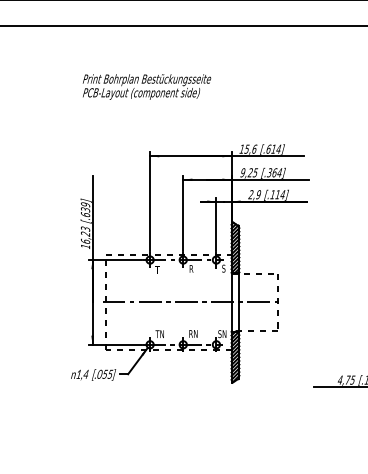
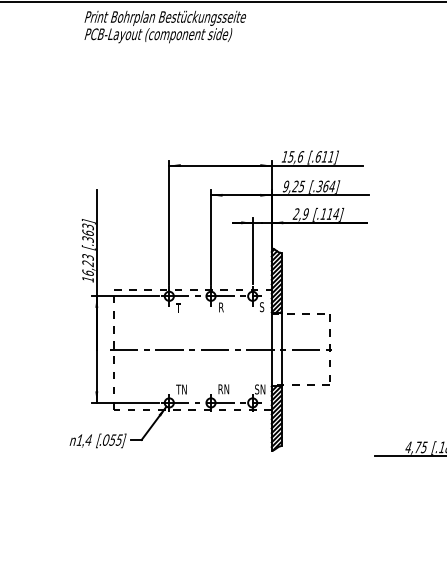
text: (146, 86) -> (164, 26), moved
text: (278, 148) -> (330, 155), [.614] -> [.611]
text: (85, 209) -> (88, 232), [.639] -> [.363]

